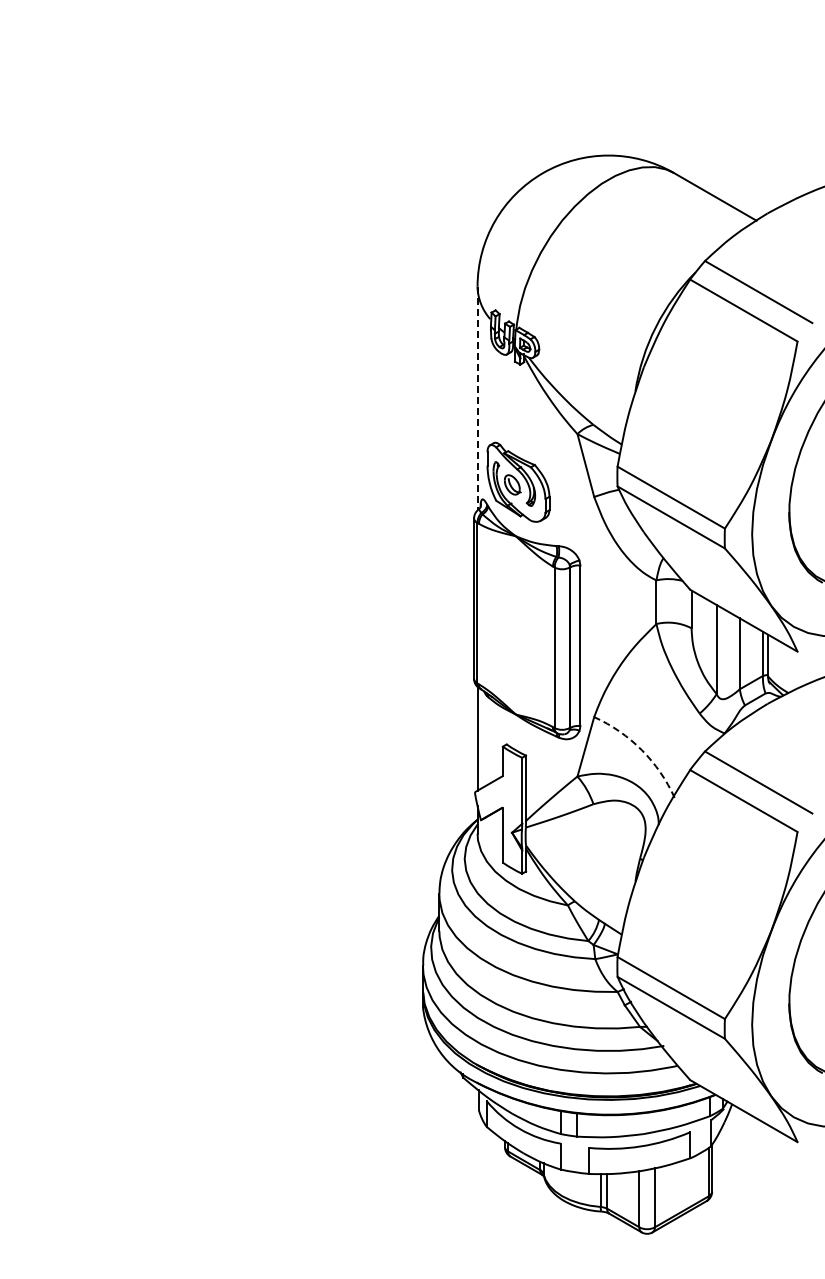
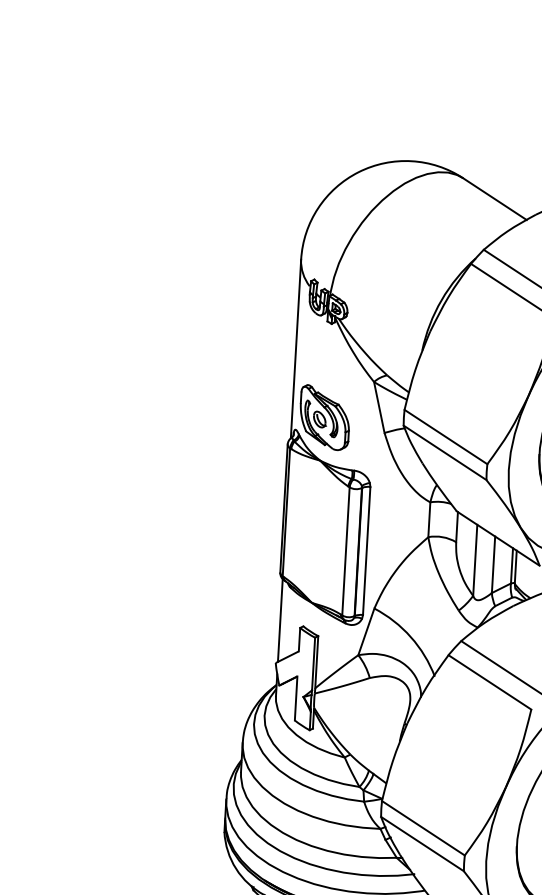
line: (477, 398) -> (295, 349), dashed -> solid
arc: (641, 750) -> (410, 637), dashed -> solid

